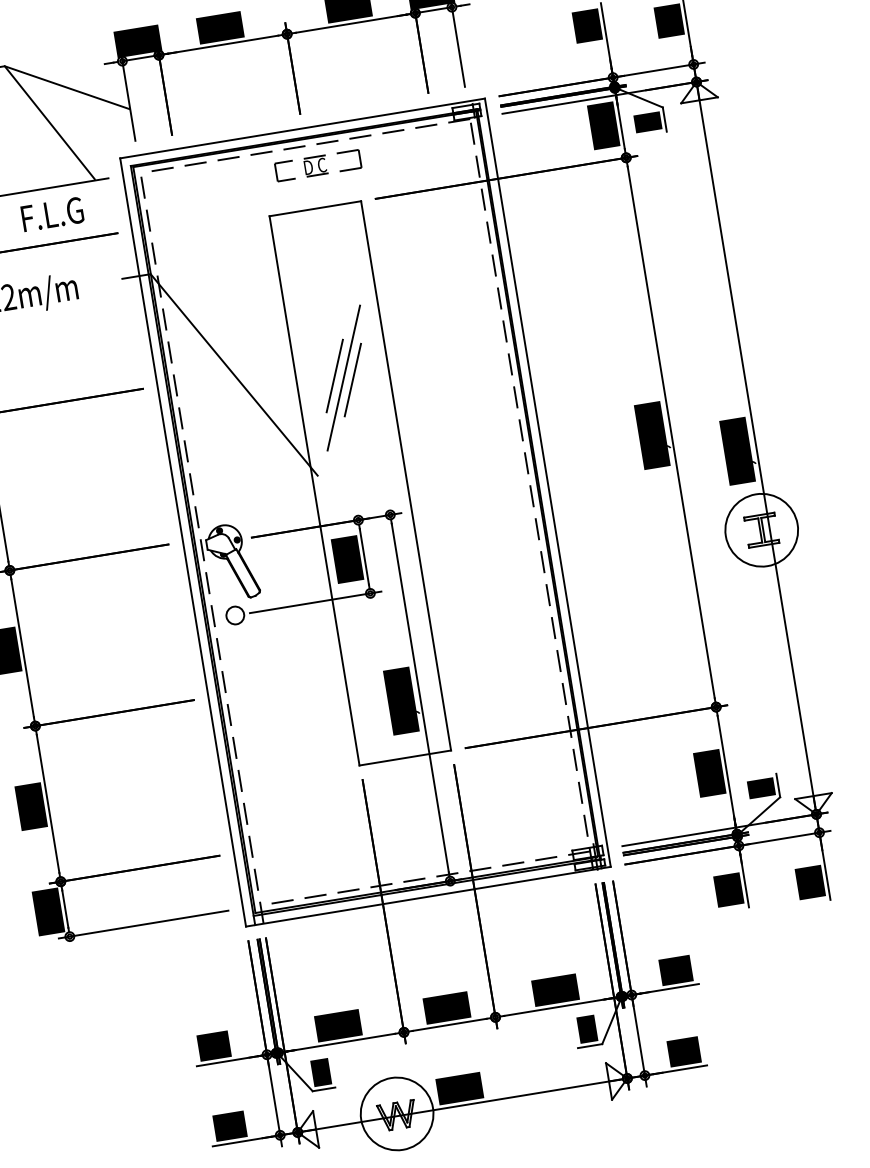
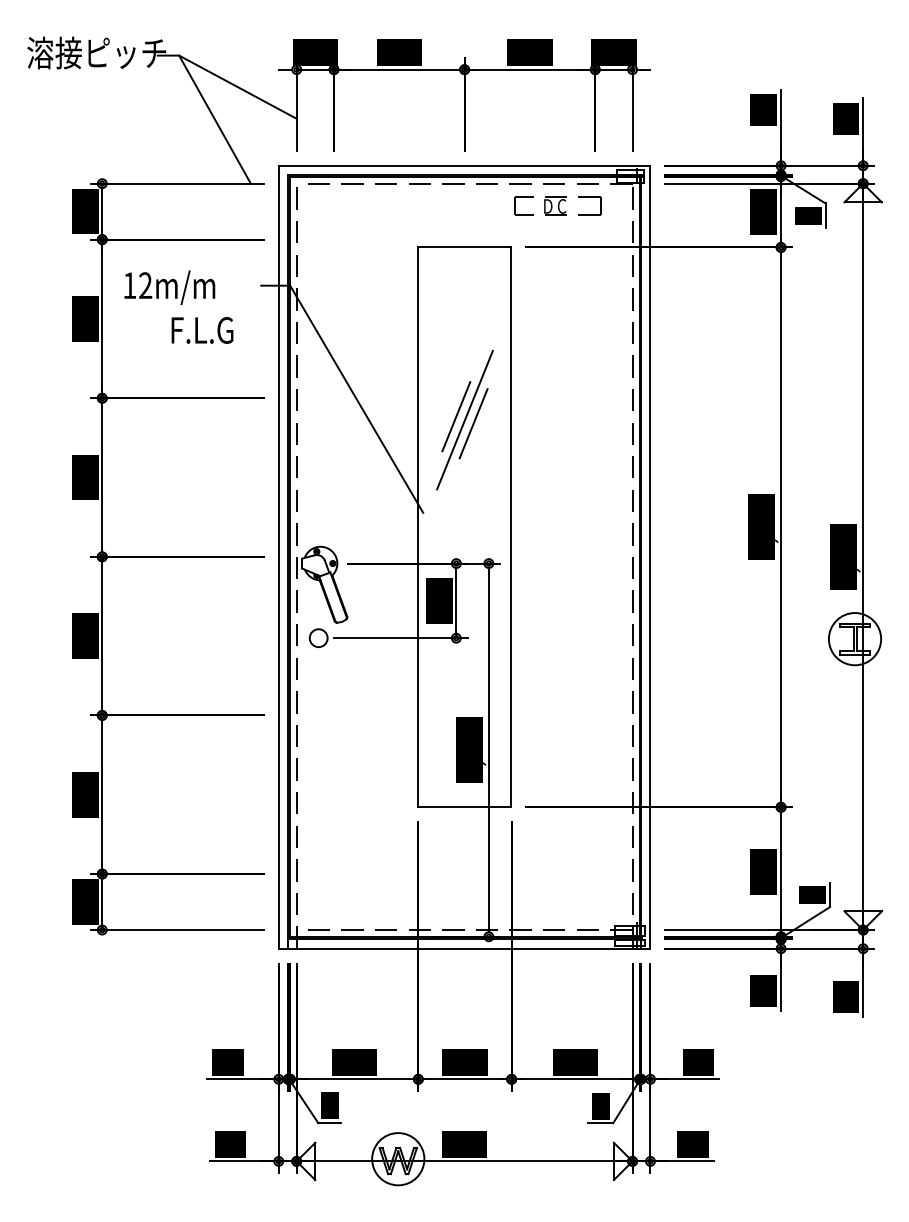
part: (317, 165) -> (557, 205), moved
text: (52, 214) -> (202, 330), moved
circle: (761, 530) -> (854, 639), size x0.71
circle: (397, 1114) -> (398, 1159), size x0.71

